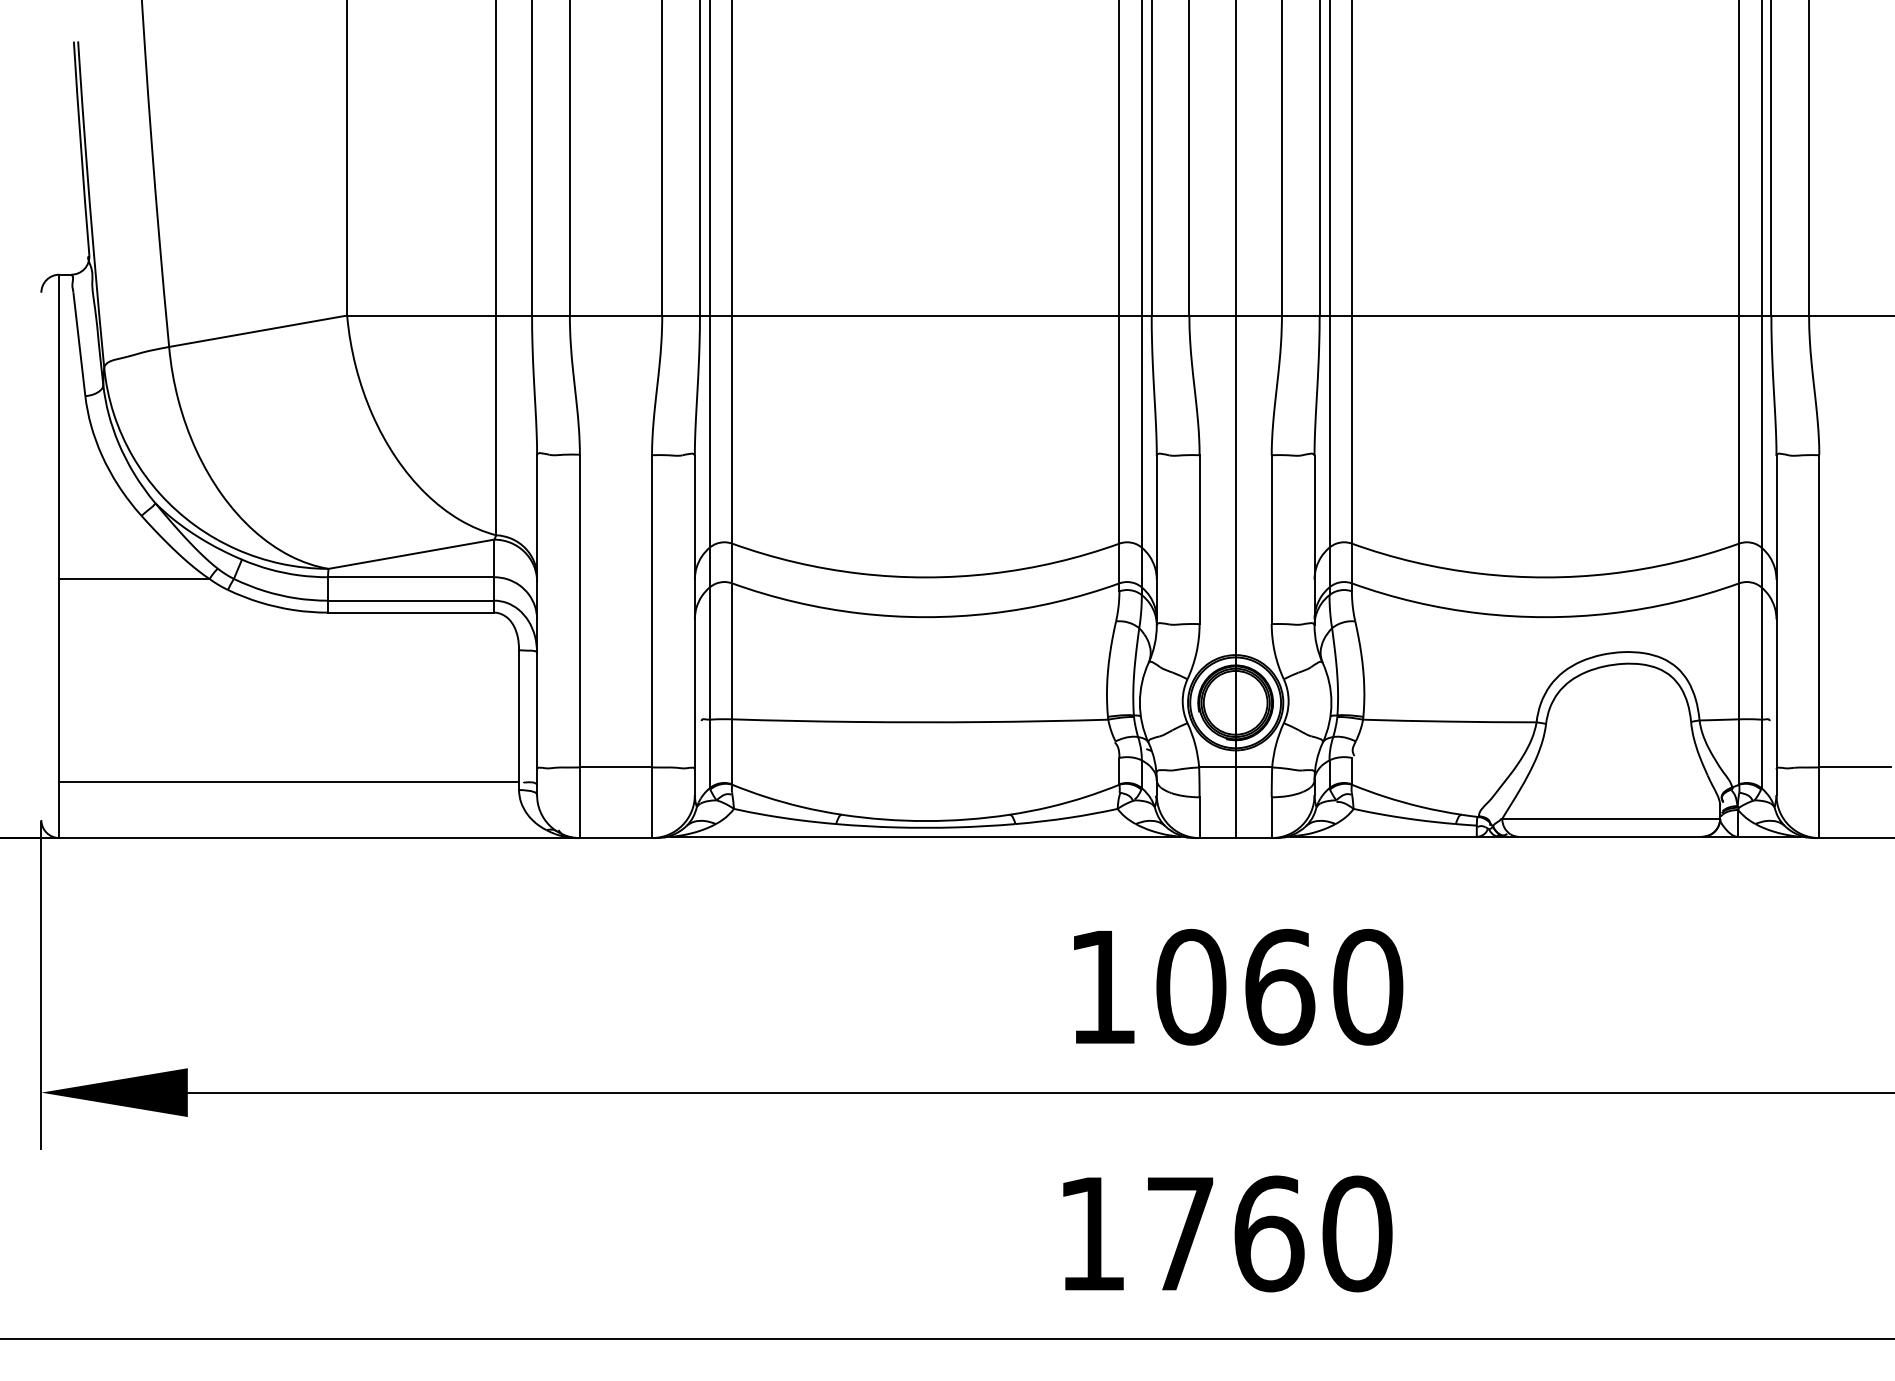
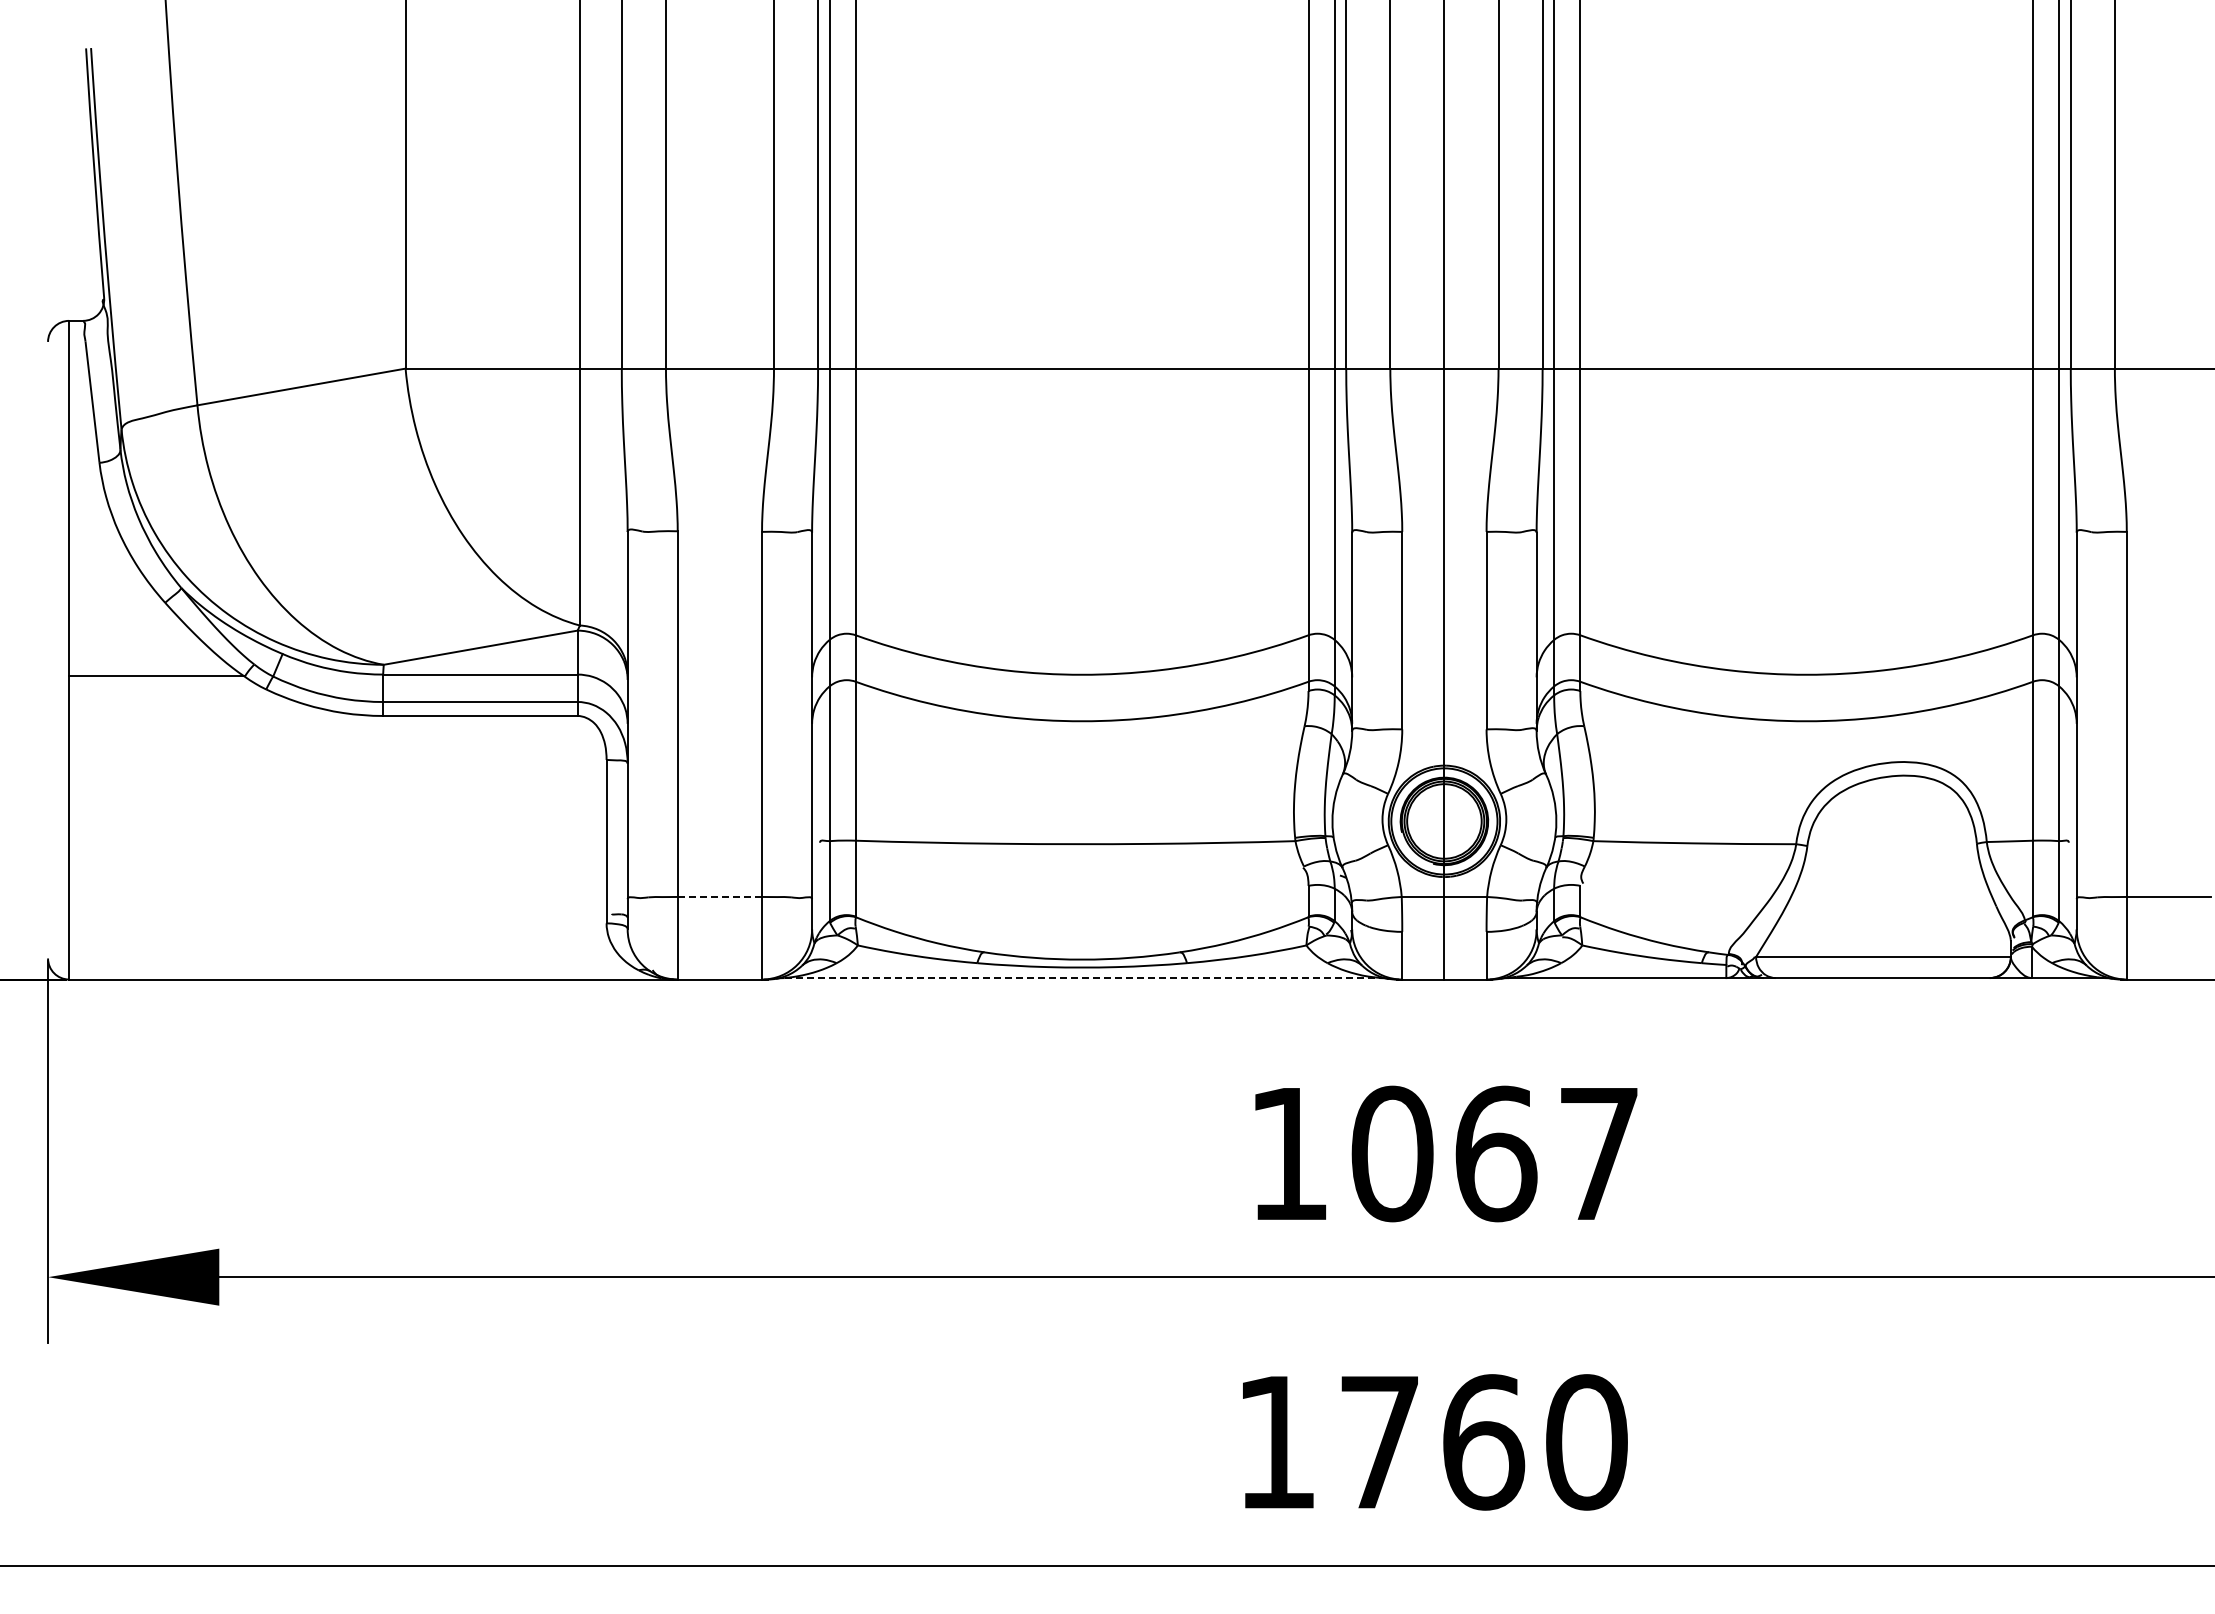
line: (615, 767) -> (719, 896), solid -> dashed
line: (288, 782) -> (337, 914), removed
line: (926, 837) -> (1082, 978), solid -> dashed
text: (1368, 986) -> (1599, 1153), 1060 -> 1067

